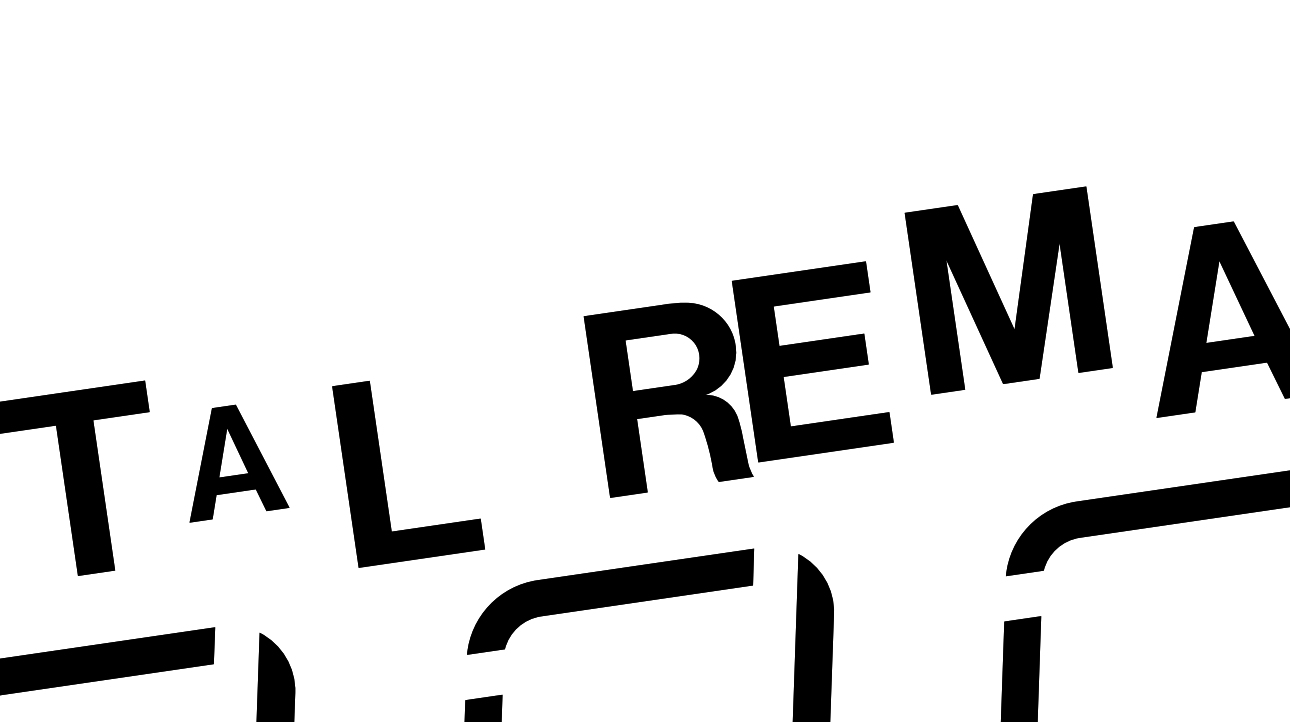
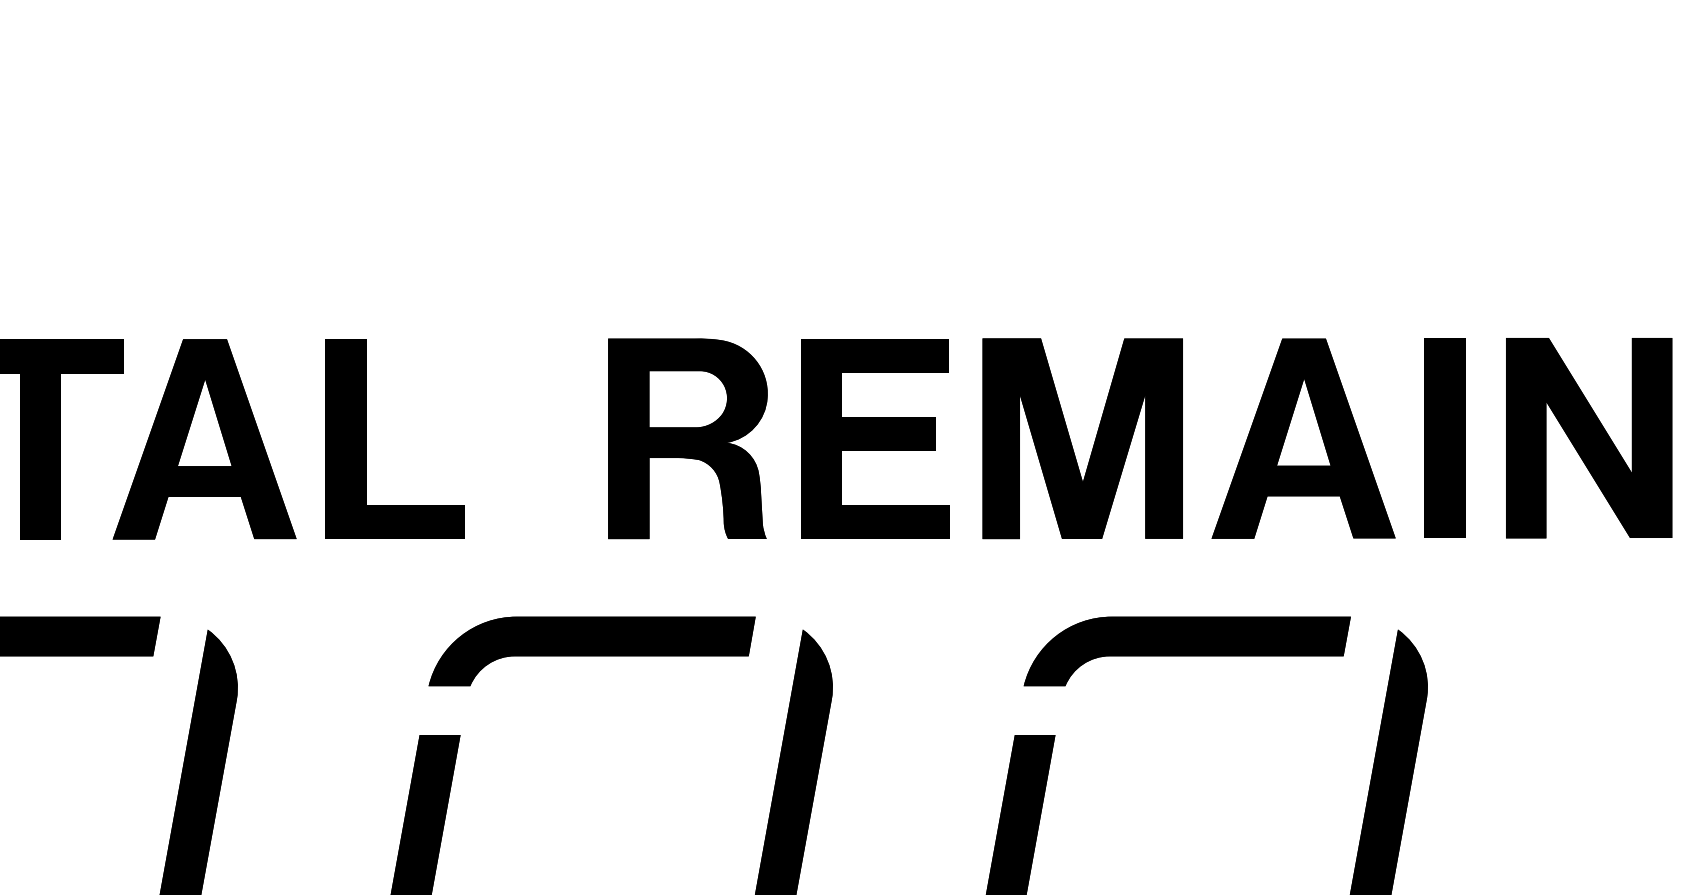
part: (998, 294) -> (1071, 441), moved
part: (812, 361) -> (875, 438), moved
part: (231, 461) -> (204, 439), size x1.67
part: (382, 471) -> (366, 438), moved

